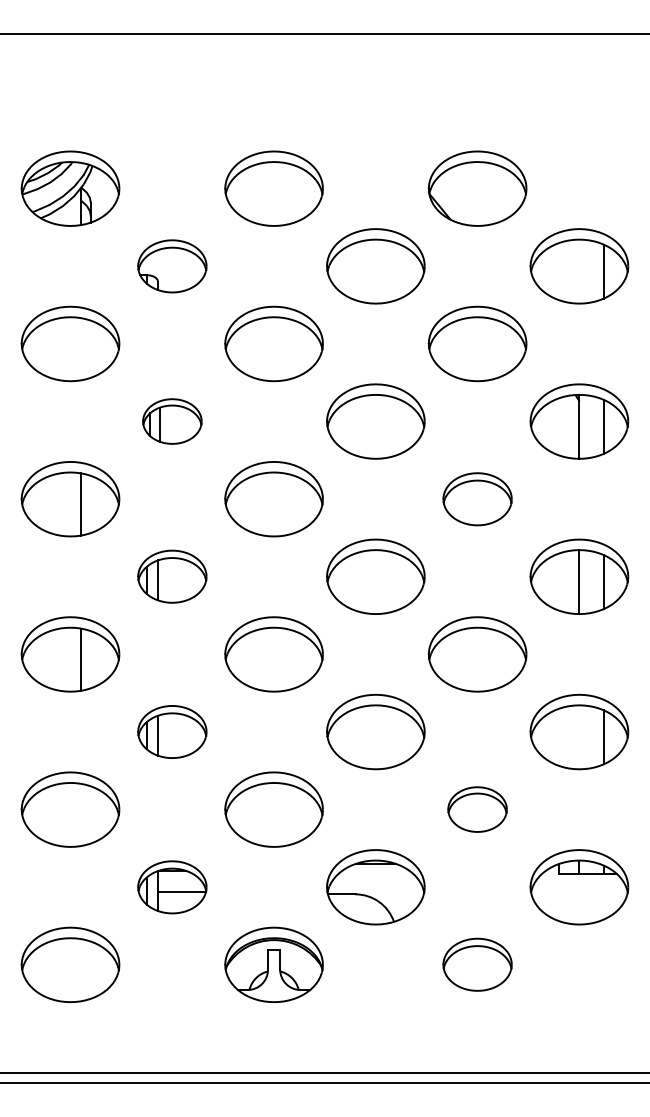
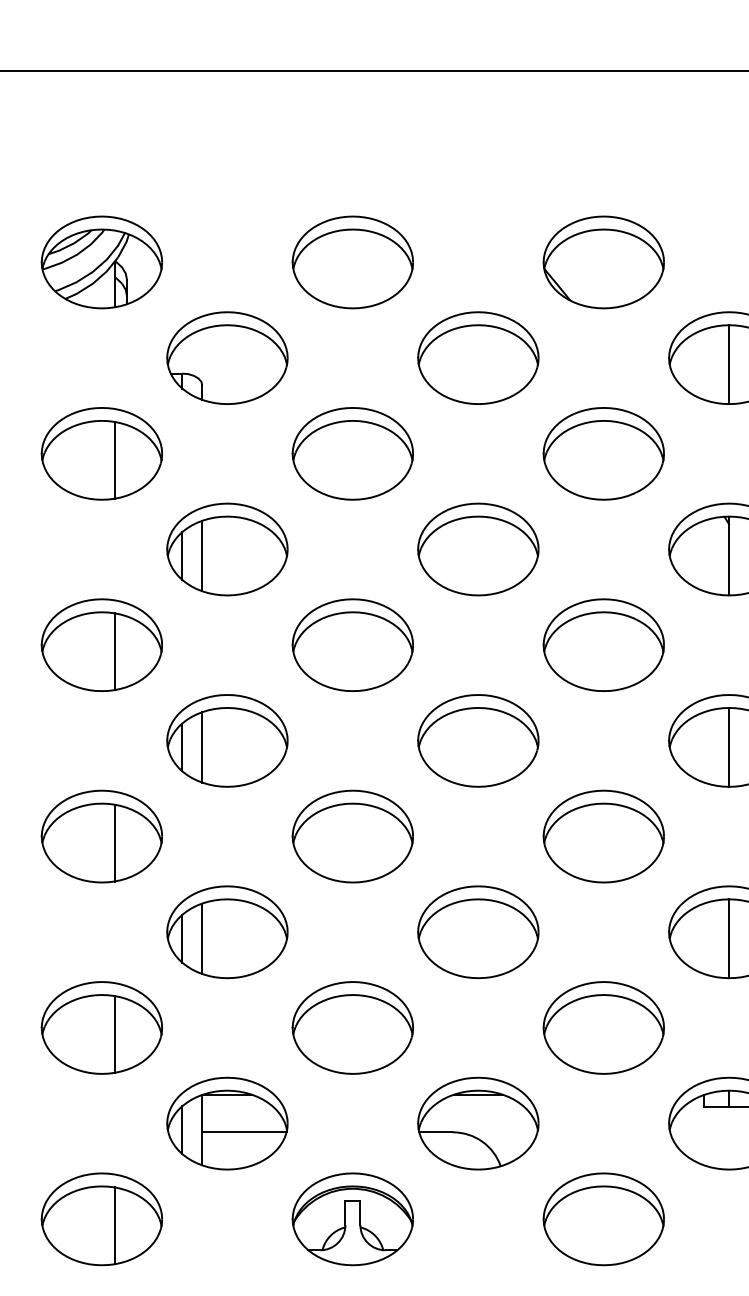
part: (172, 266) -> (227, 358), size x1.43
line: (579, 271) -> (729, 364), added
line: (80, 349) -> (114, 460), added
part: (172, 421) -> (227, 549), size x1.67
part: (477, 499) -> (603, 645), size x1.43
part: (172, 576) -> (227, 740), size x1.43
part: (172, 731) -> (227, 931), size x1.43
line: (579, 737) -> (729, 938), added
part: (477, 809) -> (603, 1027), size x1.67
line: (80, 814) -> (114, 1033), added
part: (172, 887) -> (227, 1123), size x1.43
part: (477, 964) -> (603, 1218), size x1.43
line: (80, 970) -> (114, 1226), added

